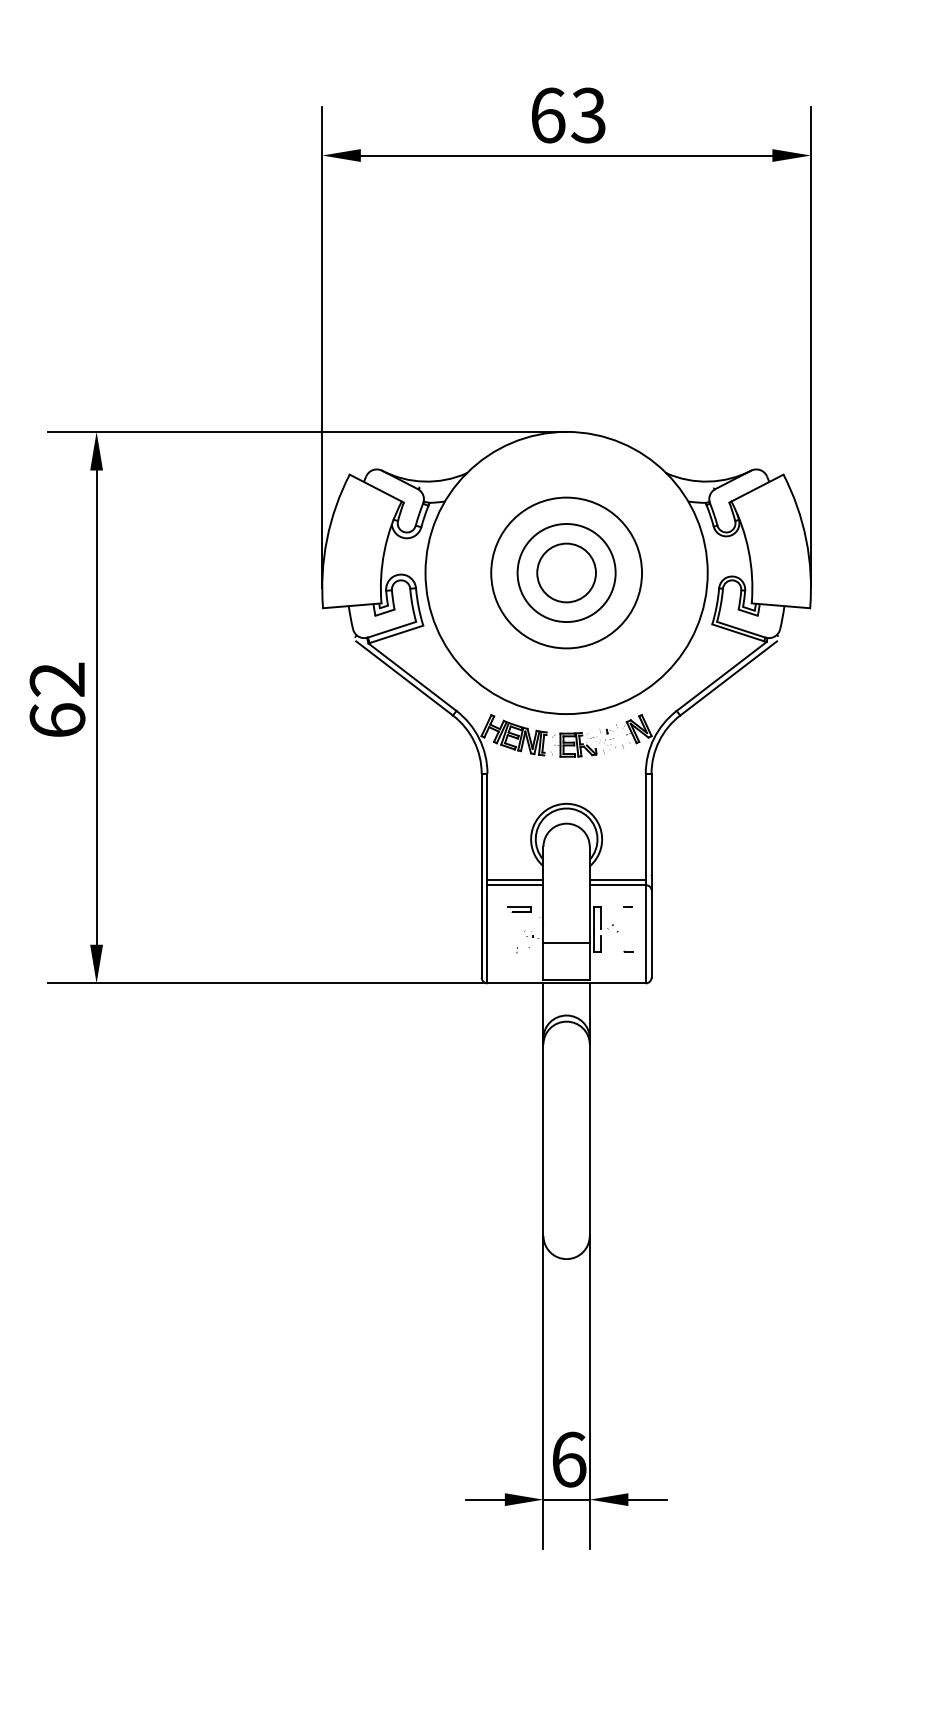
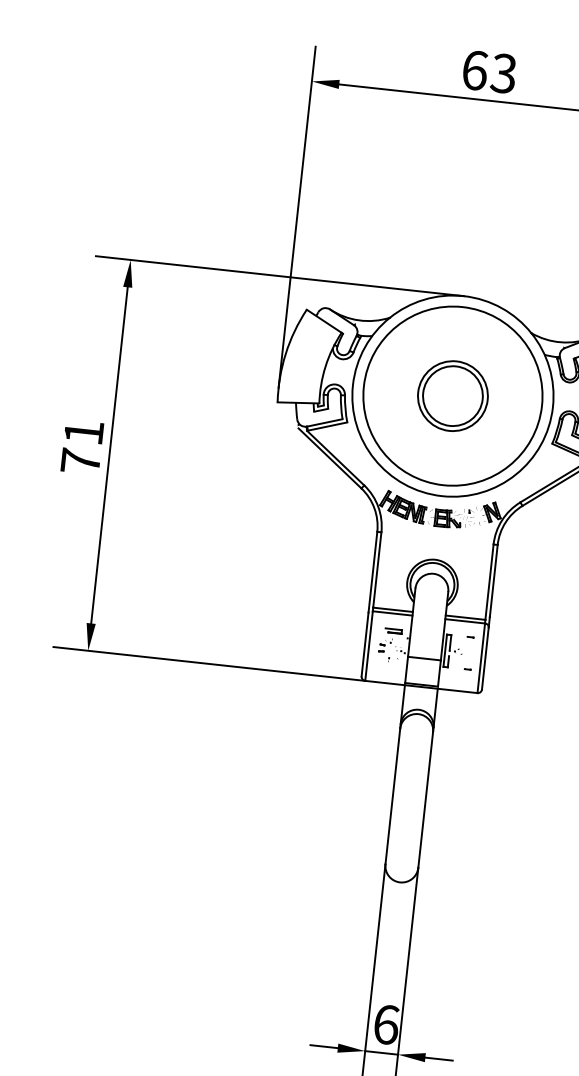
circle: (566, 572) -> (452, 395), size x1.43
circle: (566, 572) -> (452, 395), size x1.67
text: (57, 699) -> (82, 446), 62 -> 71
part: (510, 930) -> (385, 645), added

